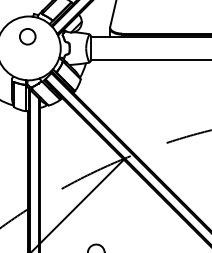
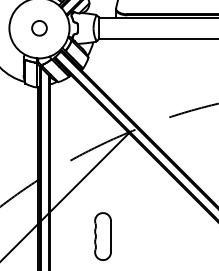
circle: (27, 36) -> (39, 28), moved

